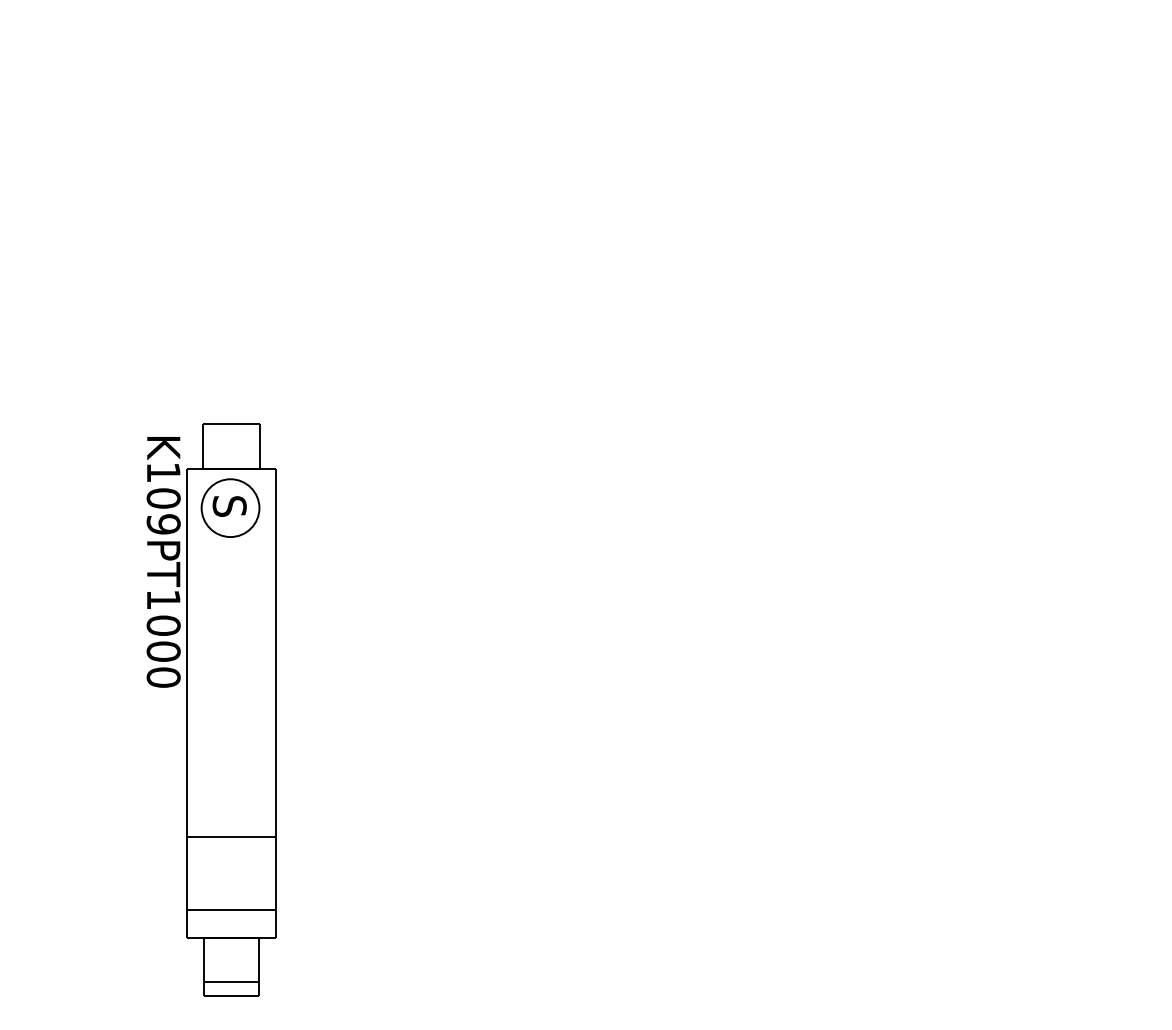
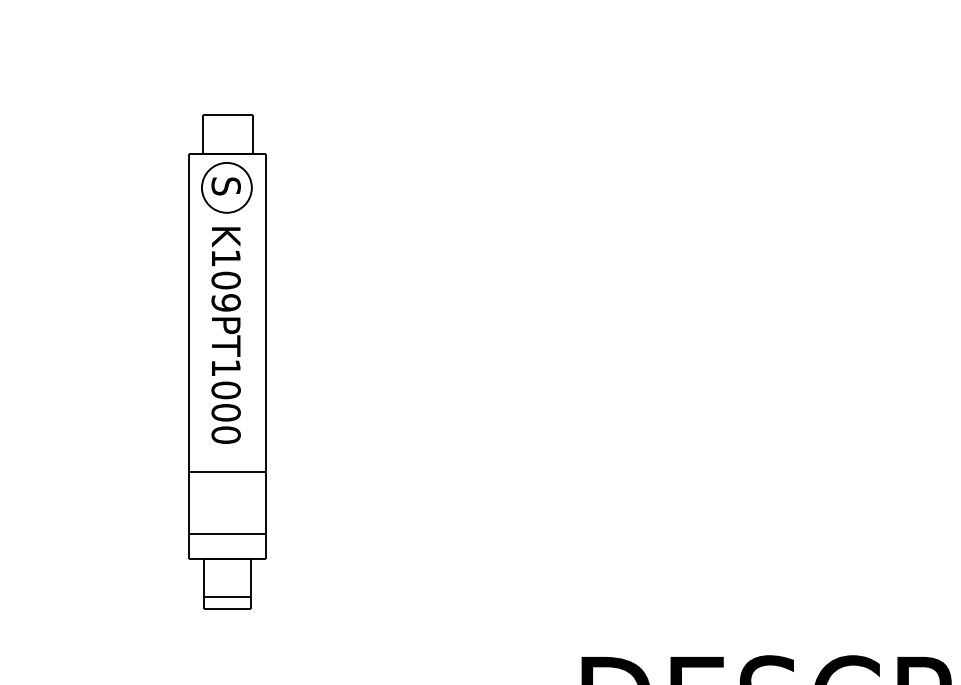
text: (163, 562) -> (226, 335), moved

